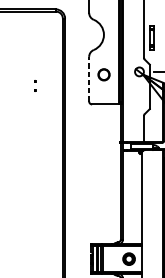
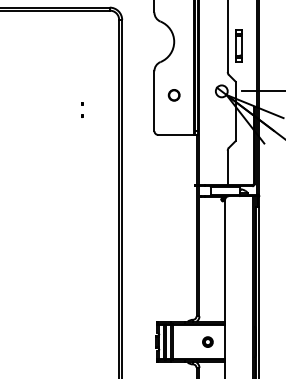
part: (103, 74) -> (173, 95), size x0.71
line: (89, 79) -> (154, 101), dashed -> solid
part: (128, 258) -> (207, 341), size x0.62

